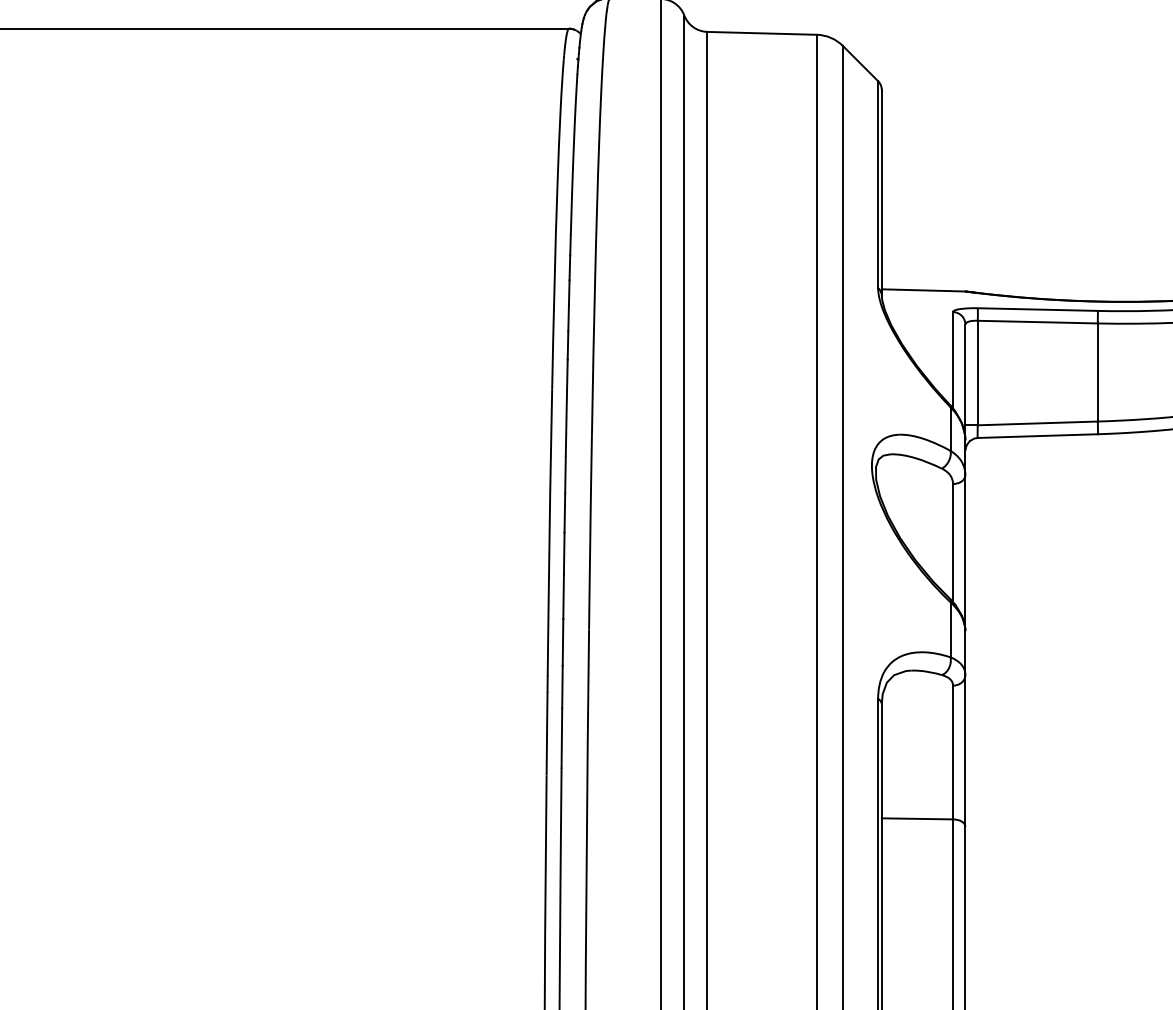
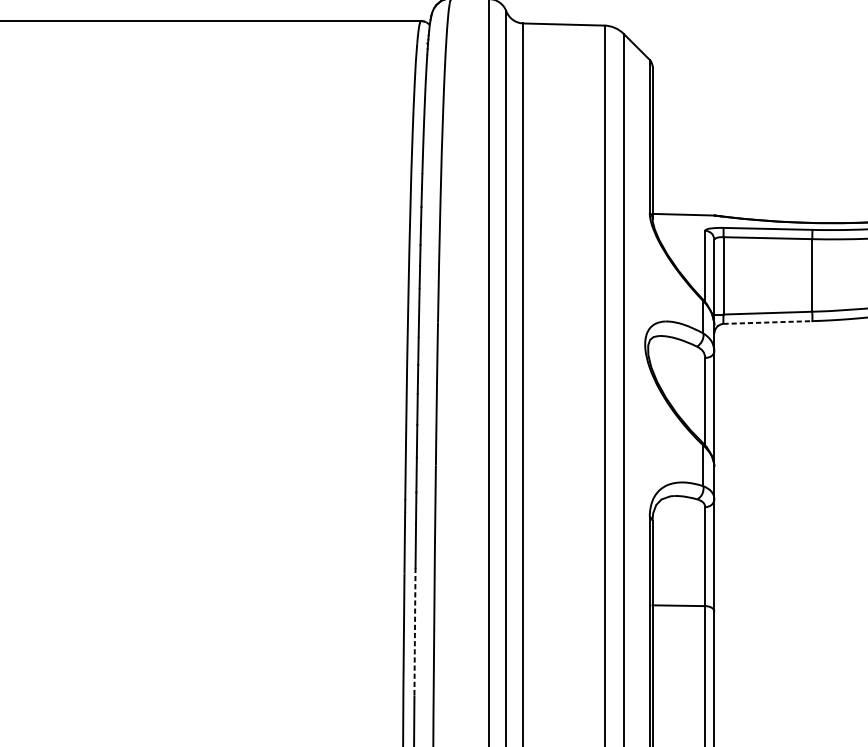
line: (1038, 436) -> (768, 322), solid -> dashed
line: (560, 854) -> (414, 632), solid -> dashed

